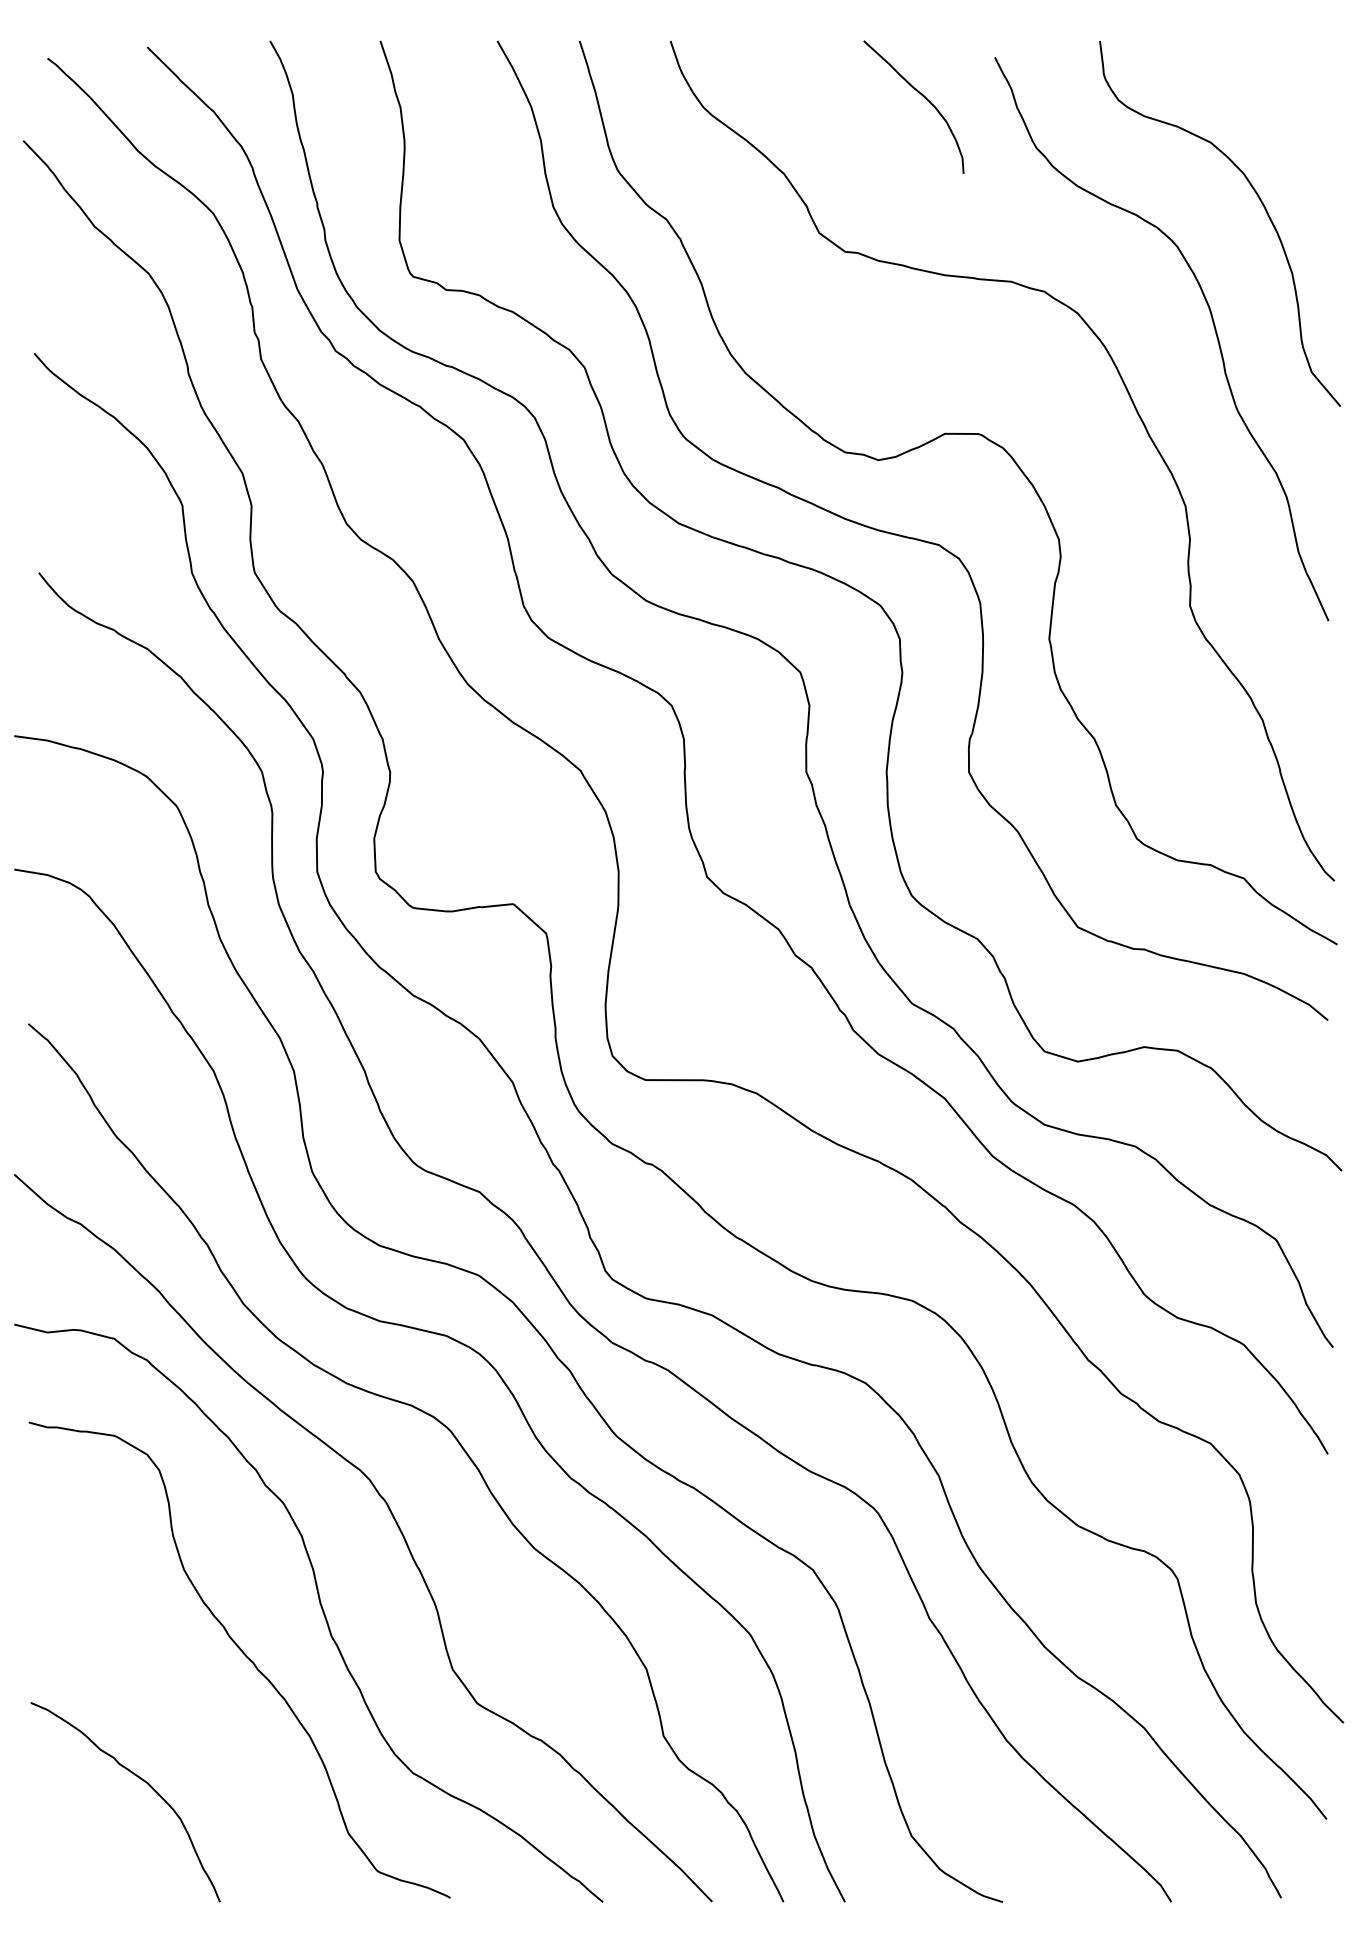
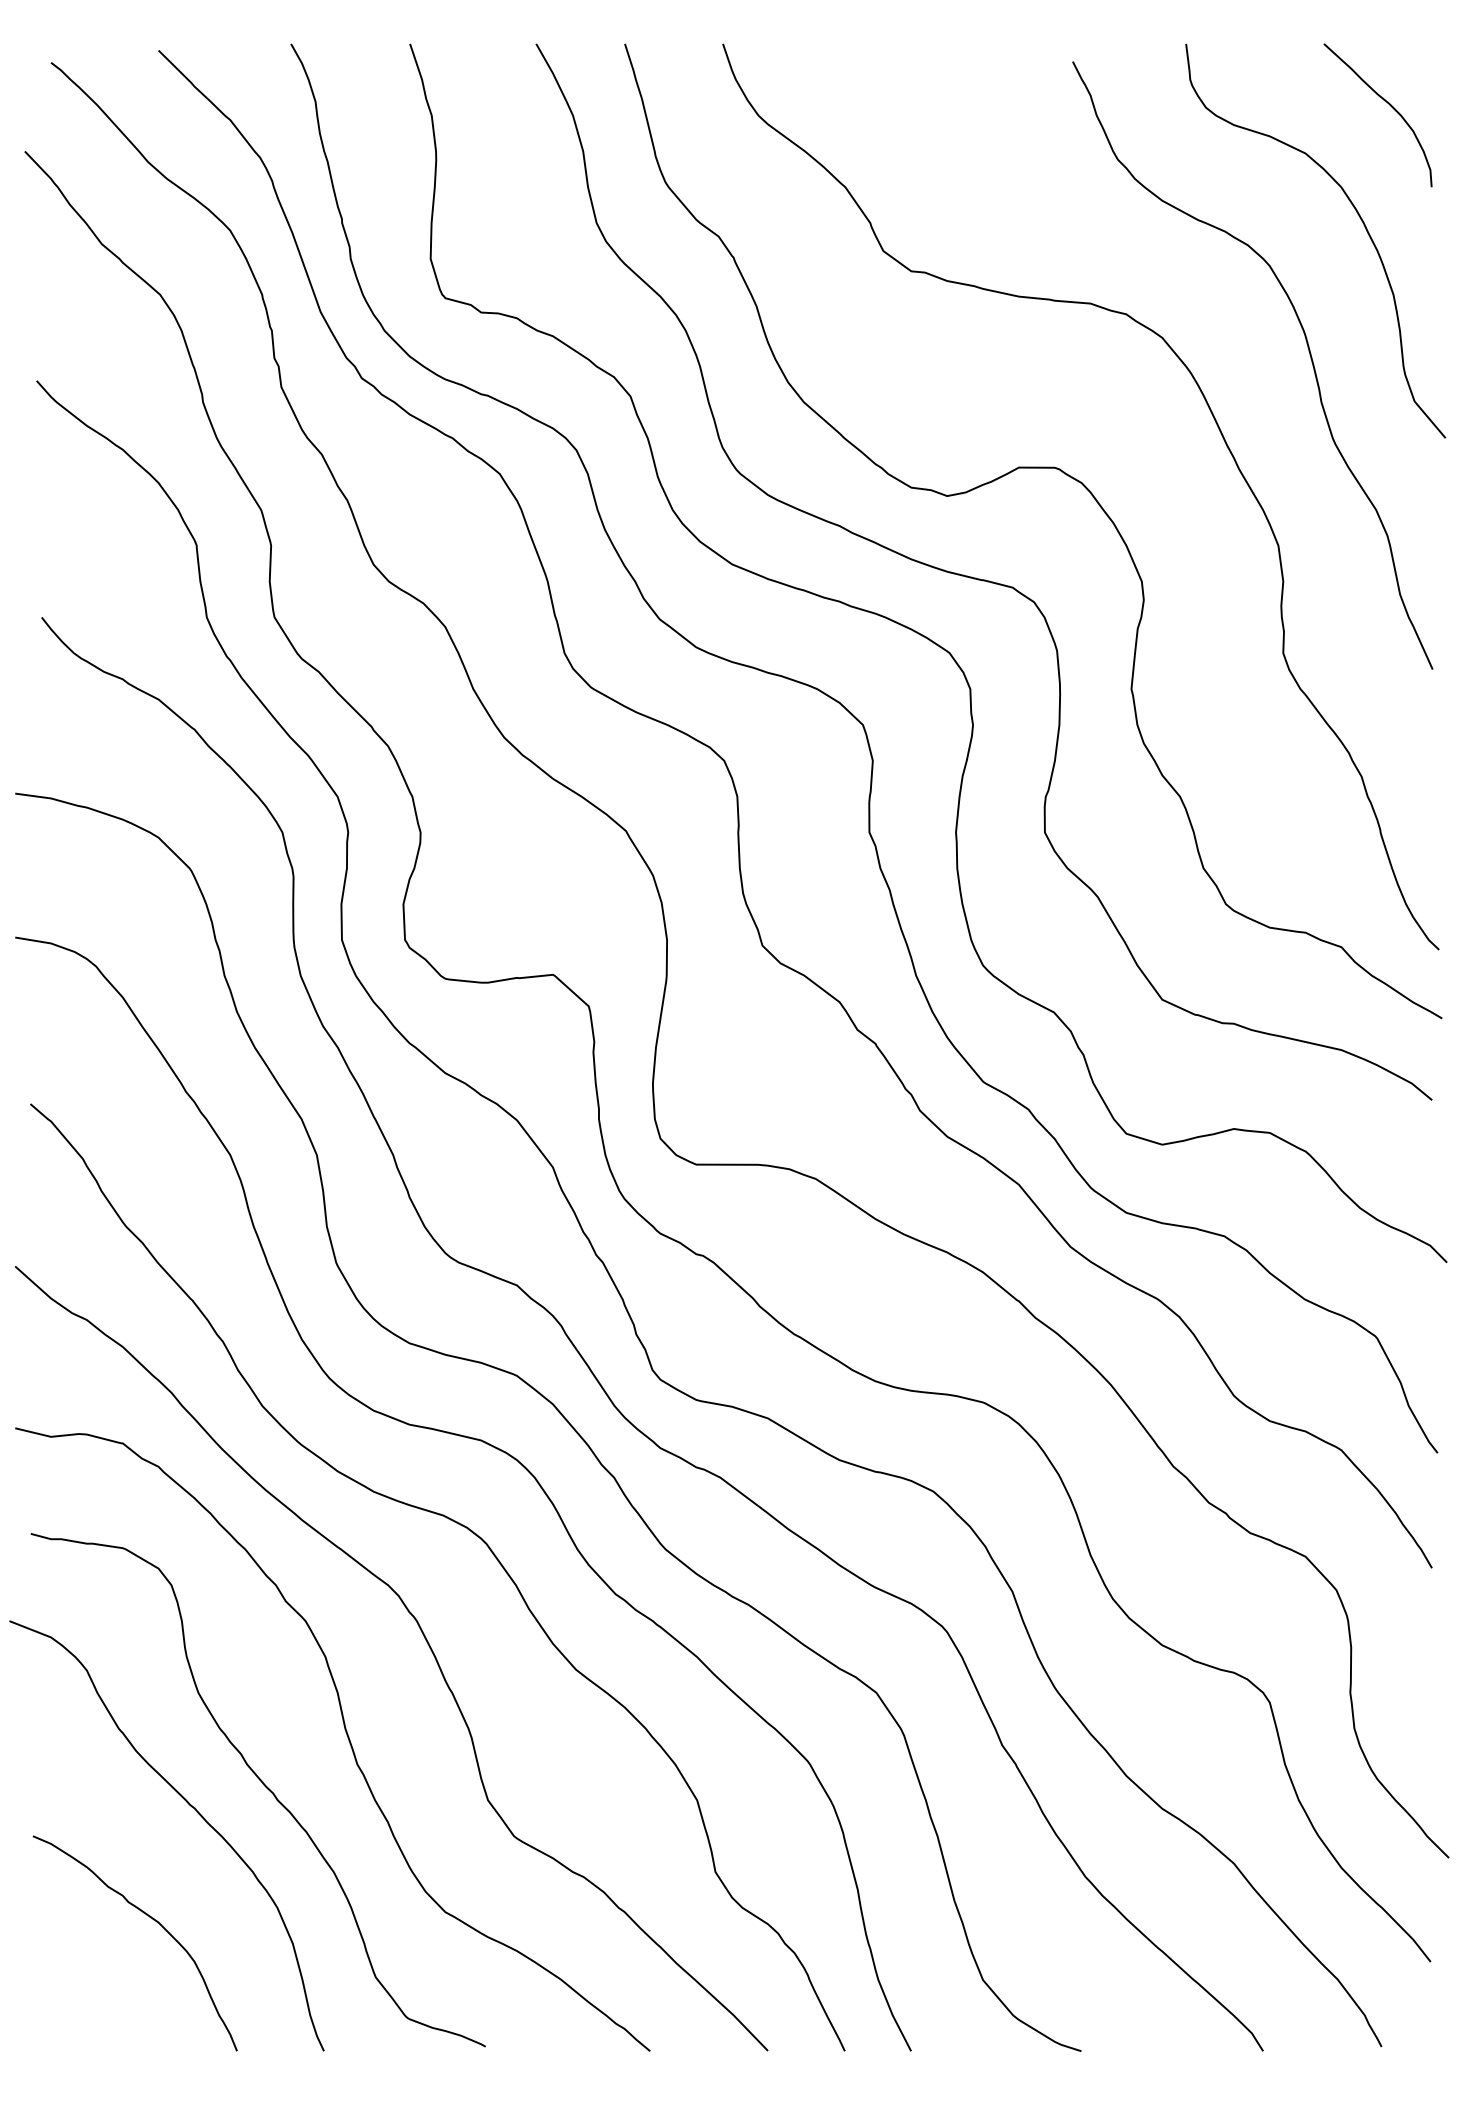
curve: (922, 96) -> (1387, 103), moved
curve: (176, 1675) -> (190, 1806), added

